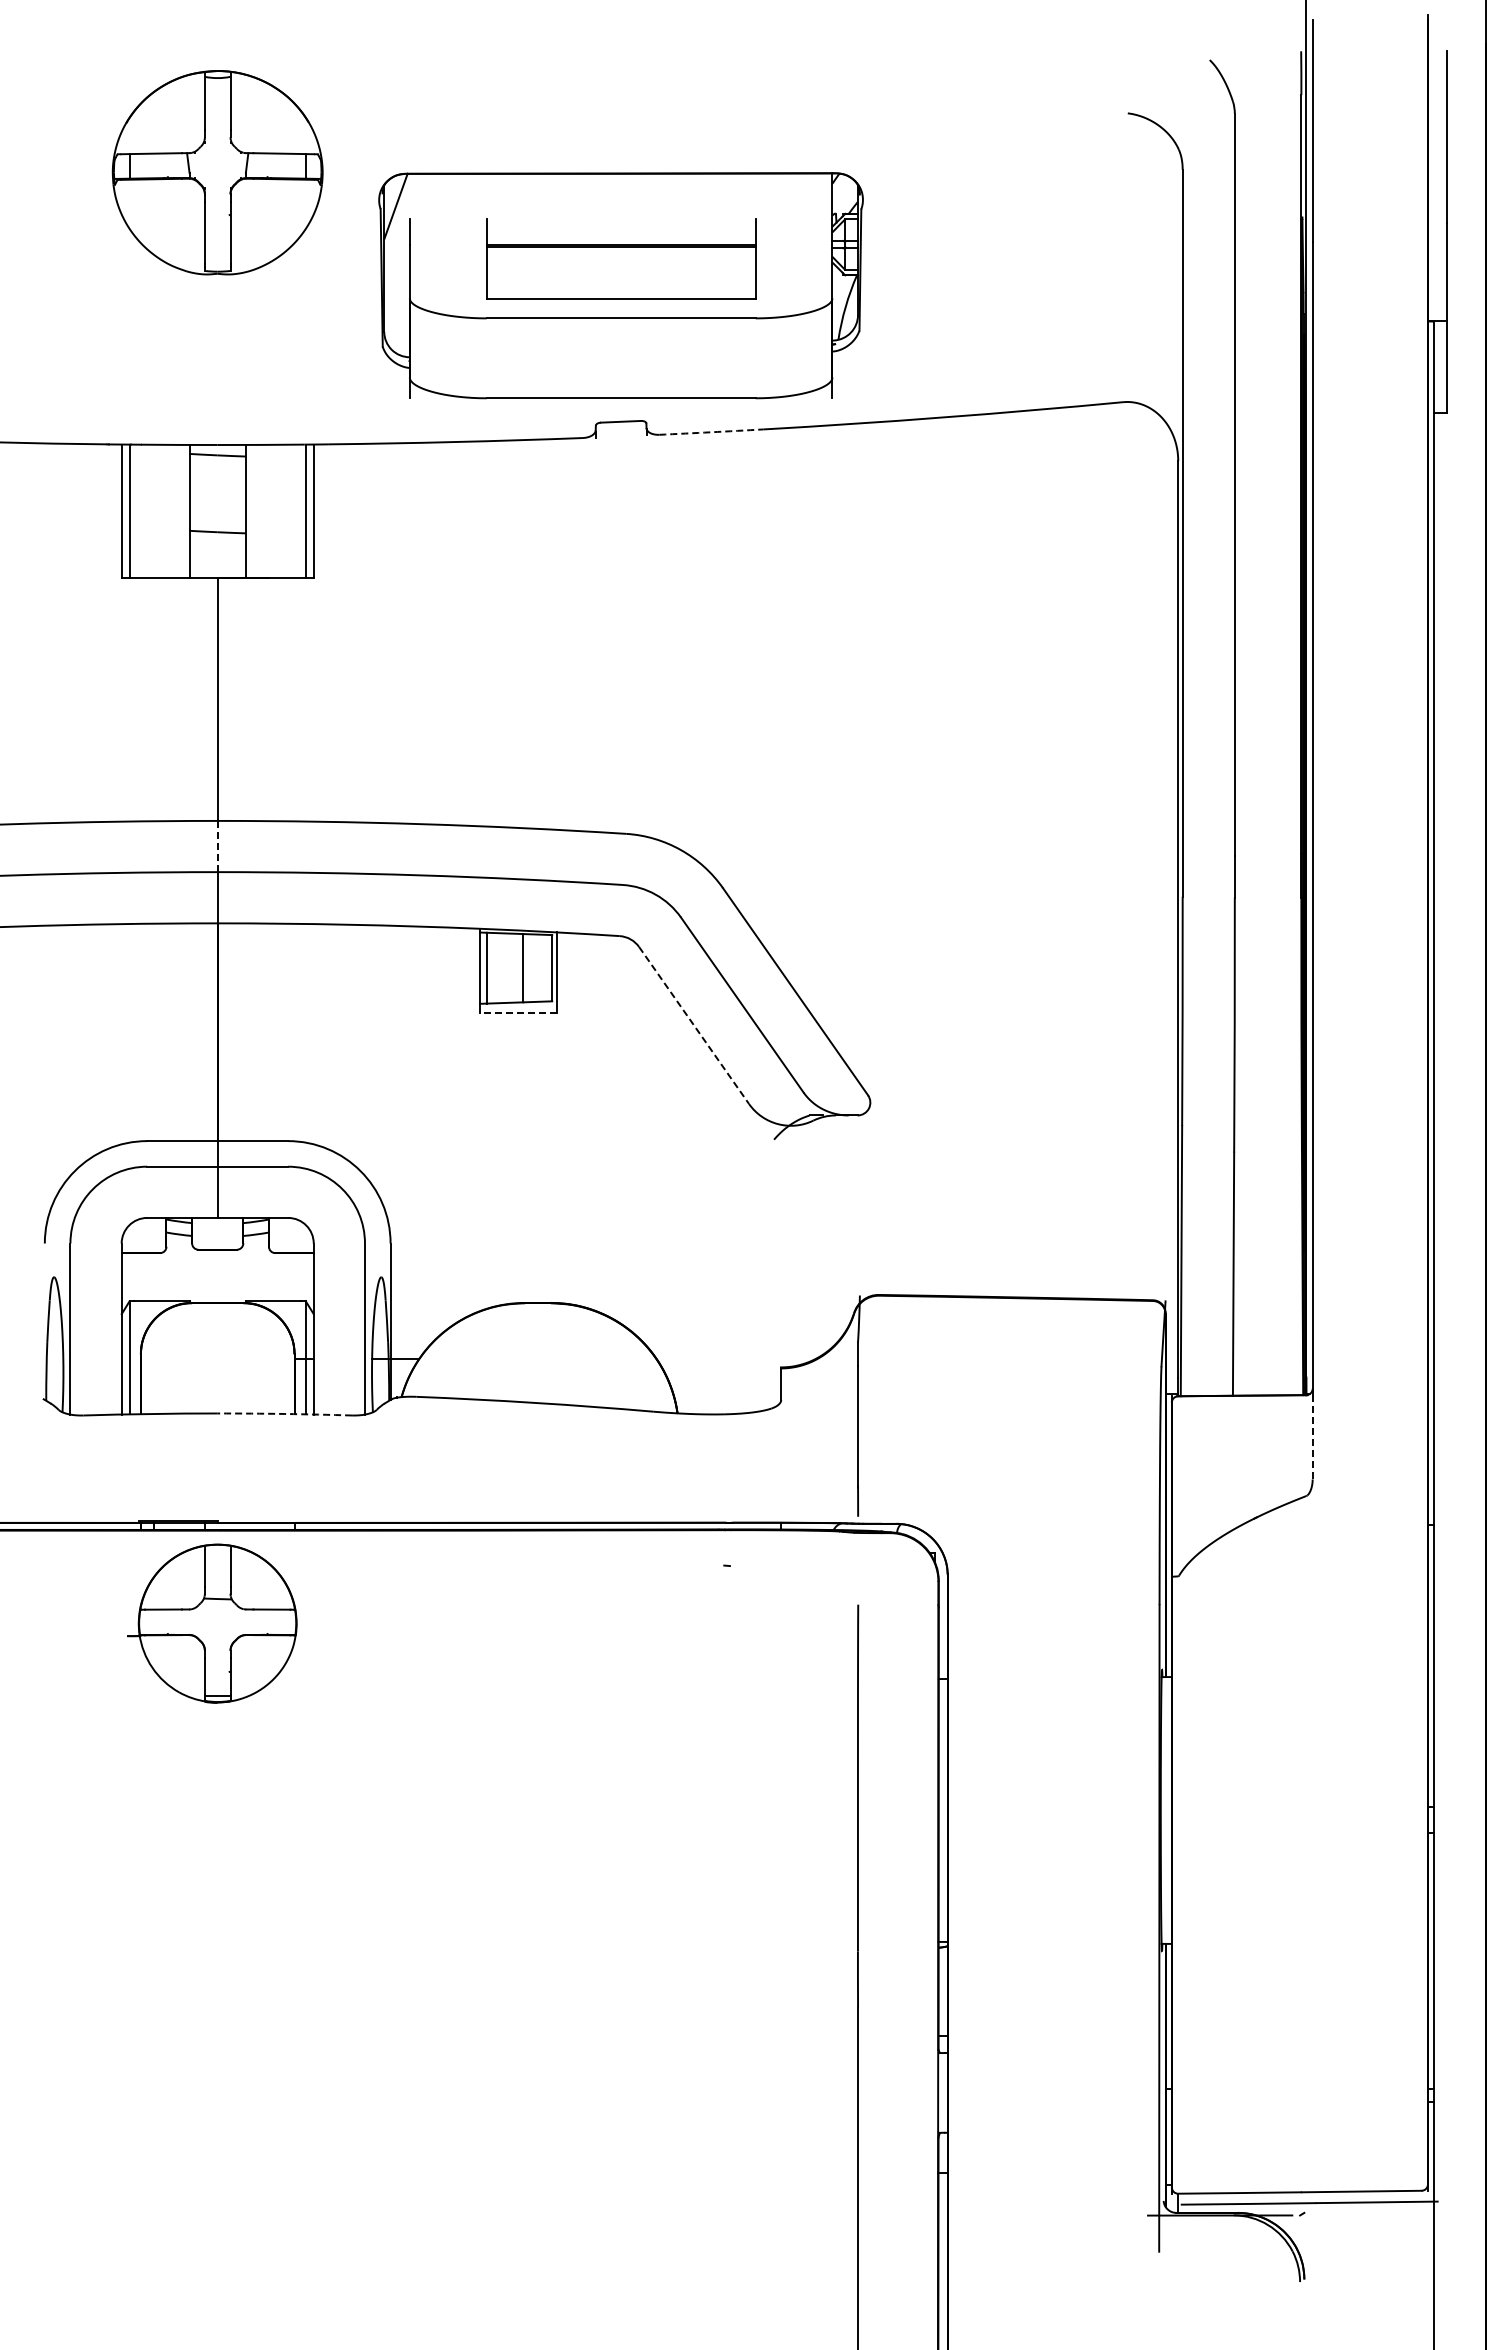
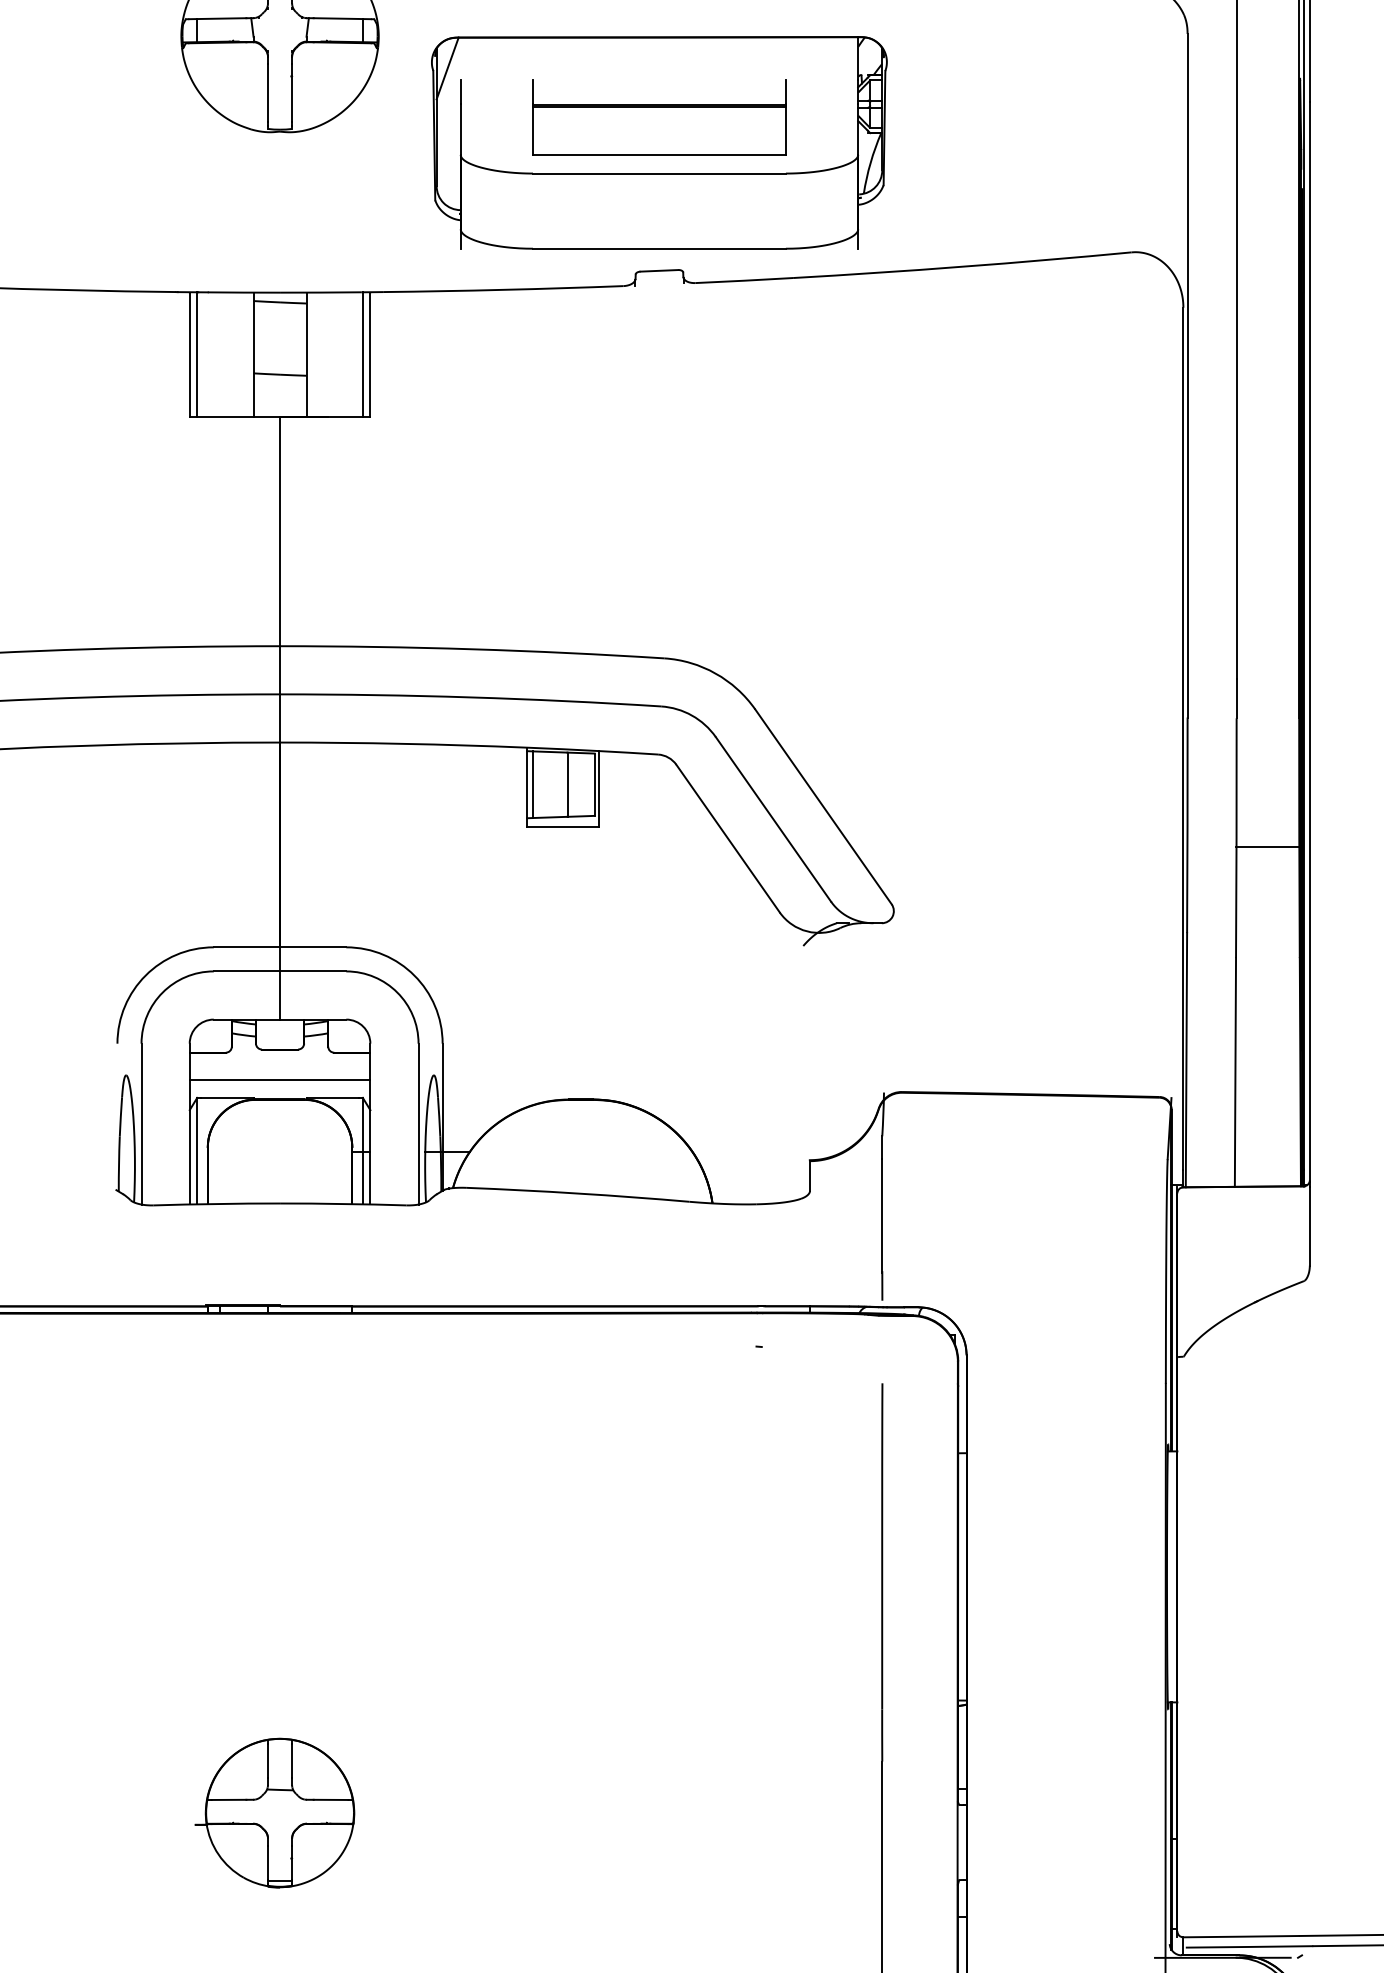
arc: (711, 432) -> (744, 280), dashed -> solid
line: (217, 846) -> (279, 670), dashed -> solid
line: (518, 1013) -> (562, 827), dashed -> solid
line: (694, 1025) -> (728, 838), dashed -> solid
line: (1267, 1034) -> (1267, 847), added
line: (217, 1281) -> (279, 1079), added
arc: (284, 1413) -> (342, 1203), dashed -> solid
line: (1312, 1437) -> (1309, 1226), dashed -> solid
part: (212, 1623) -> (275, 1812), moved

